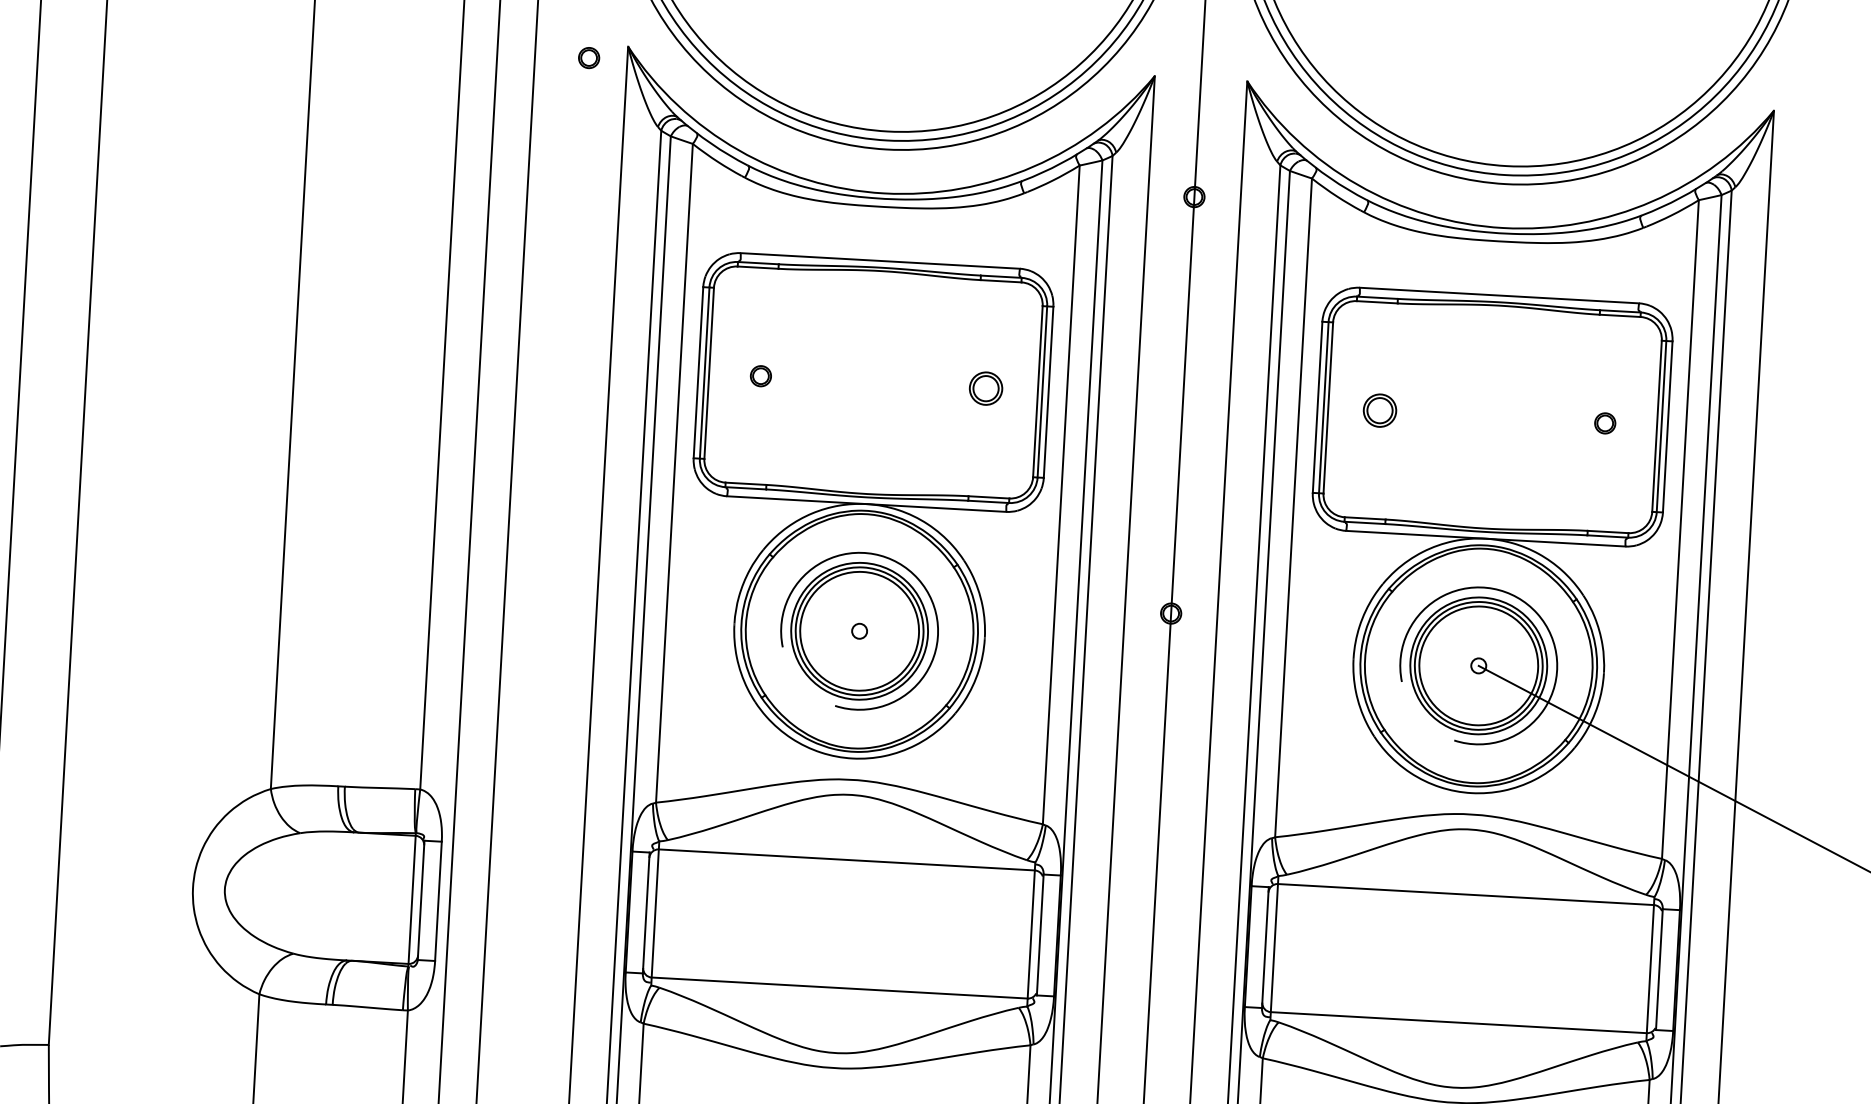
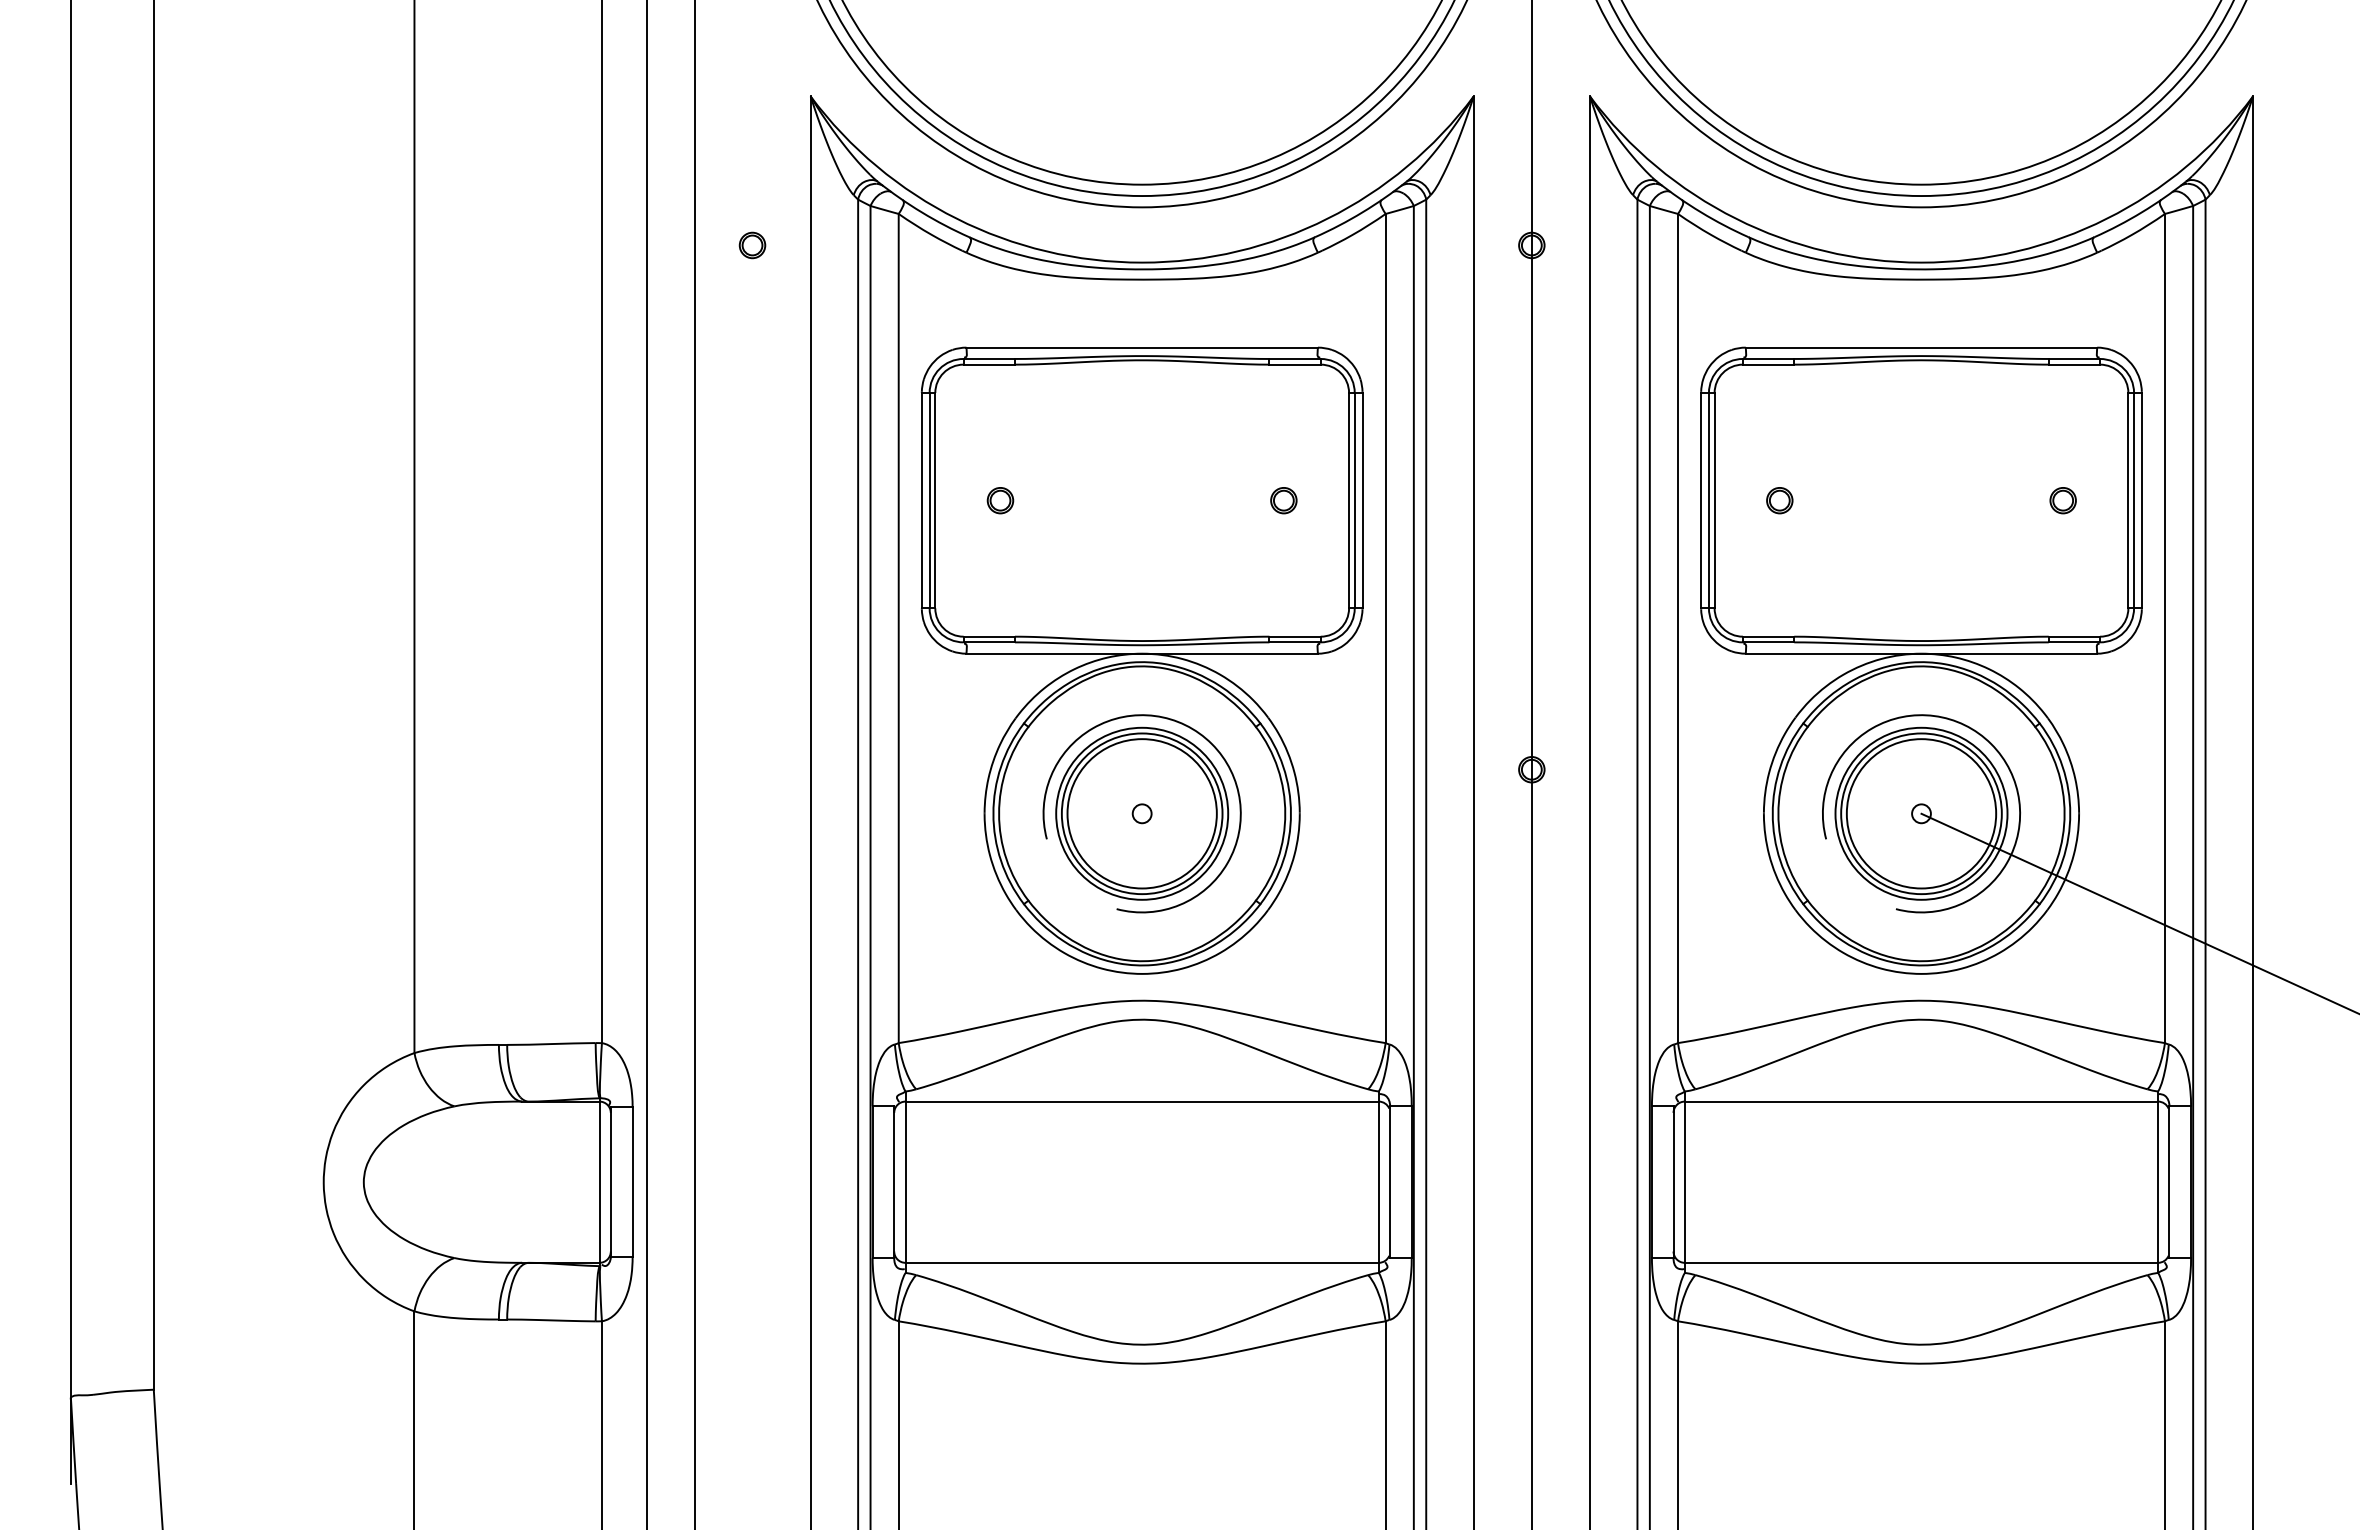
part: (589, 58) -> (752, 245), moved
part: (985, 388) -> (1283, 500), size x0.62
part: (1379, 410) -> (1779, 500), size x0.62

